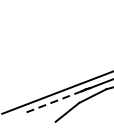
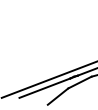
line: (51, 102) -> (44, 88), dashed -> solid

